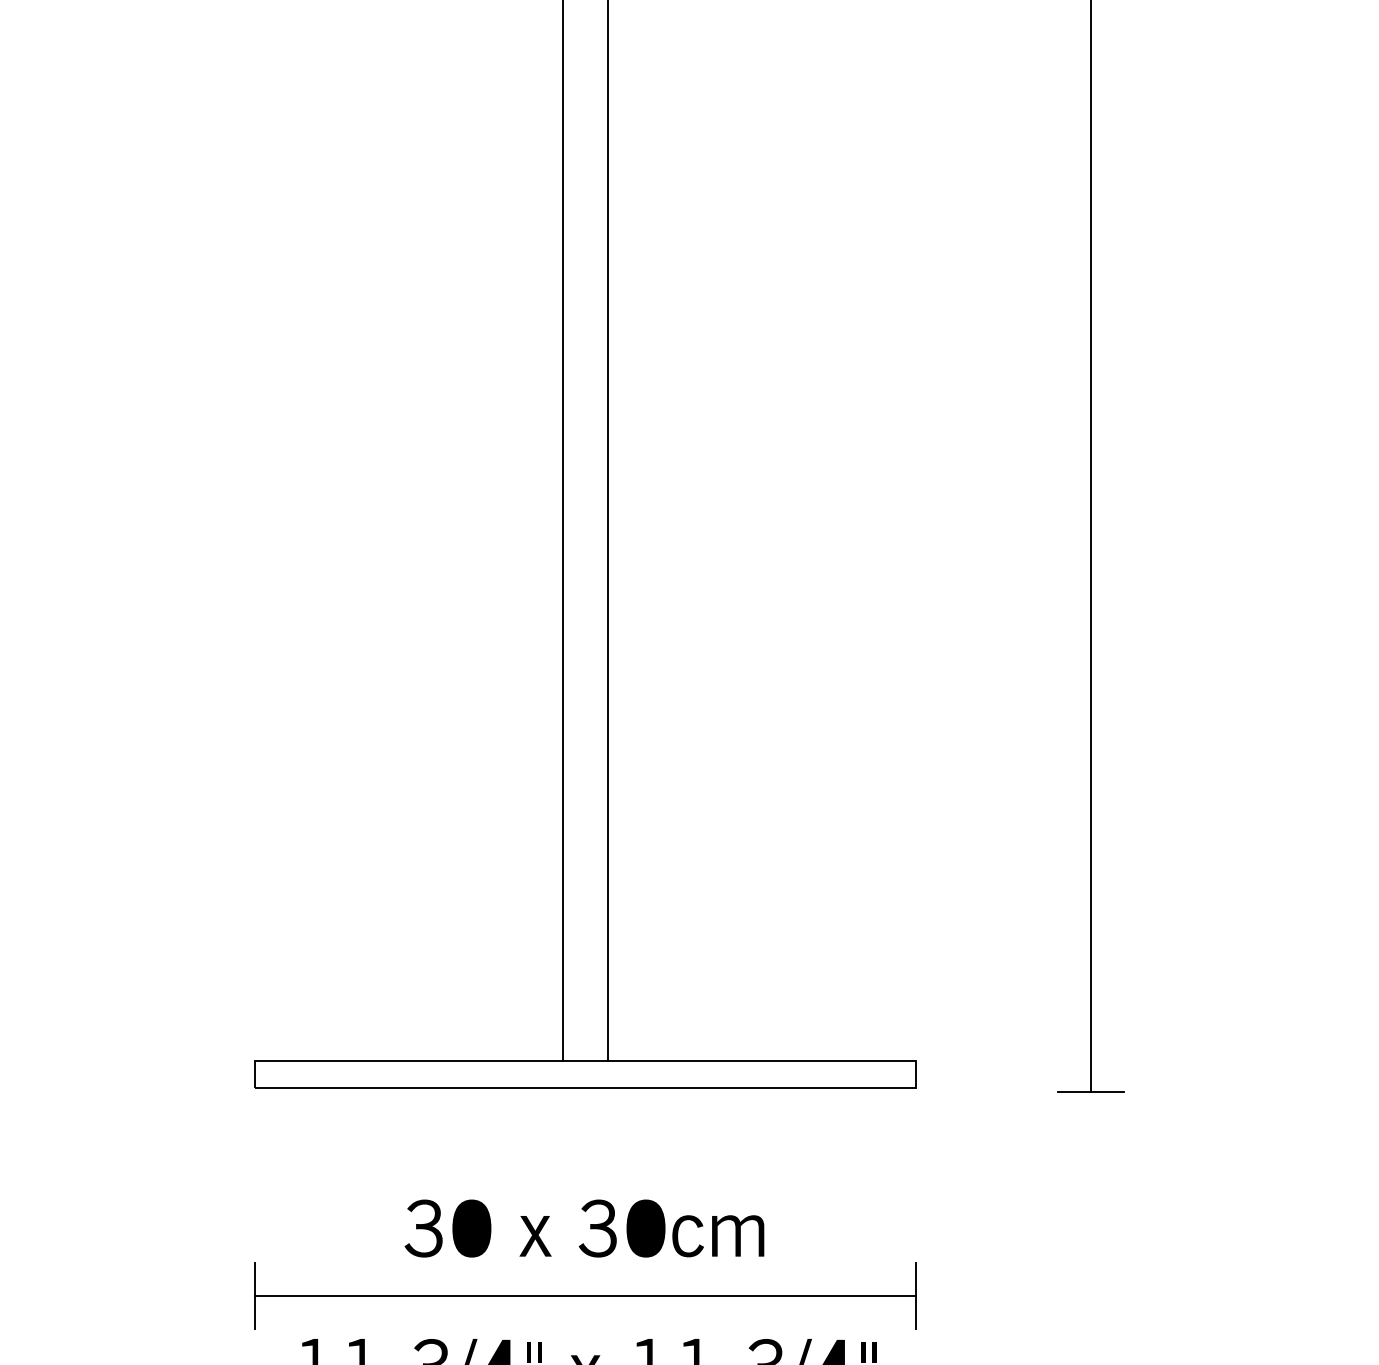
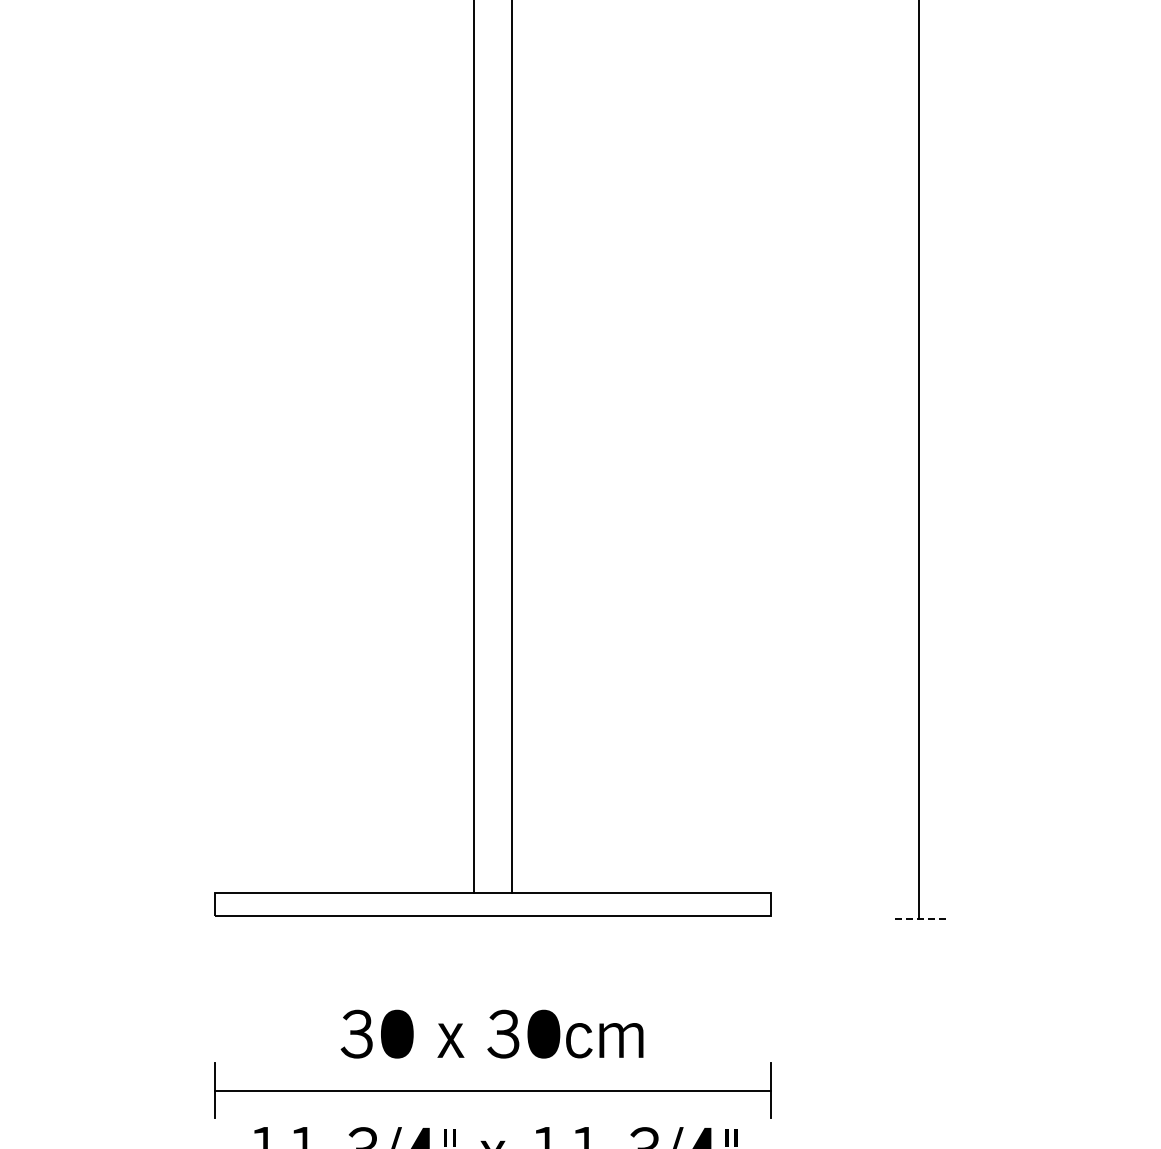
line: (1091, 1092) -> (918, 919), solid -> dashed

